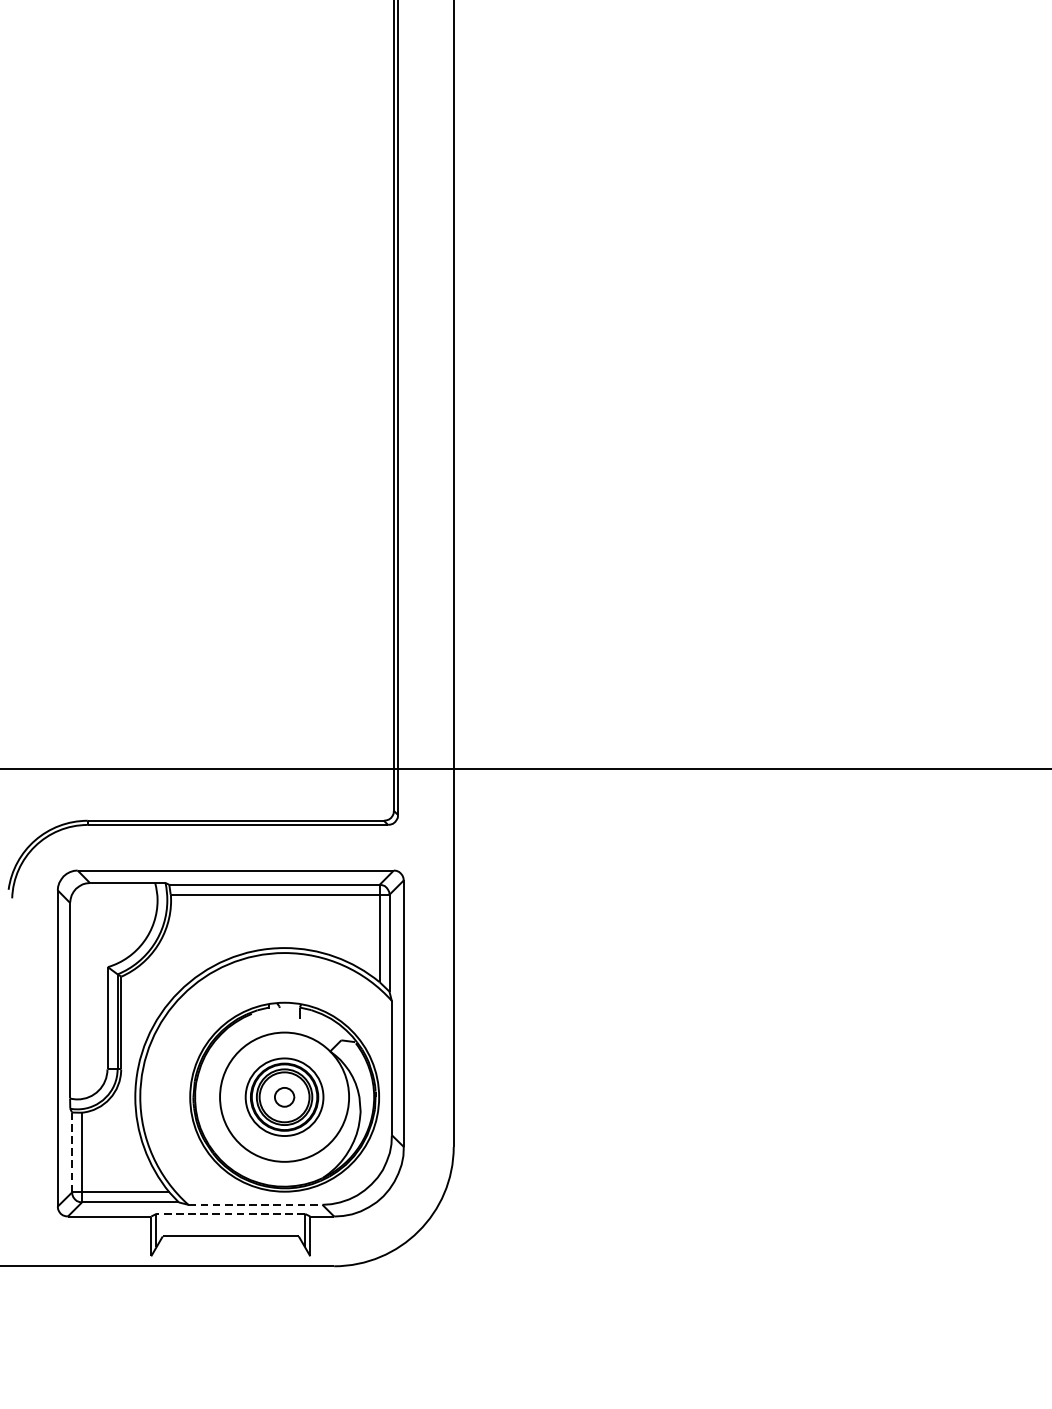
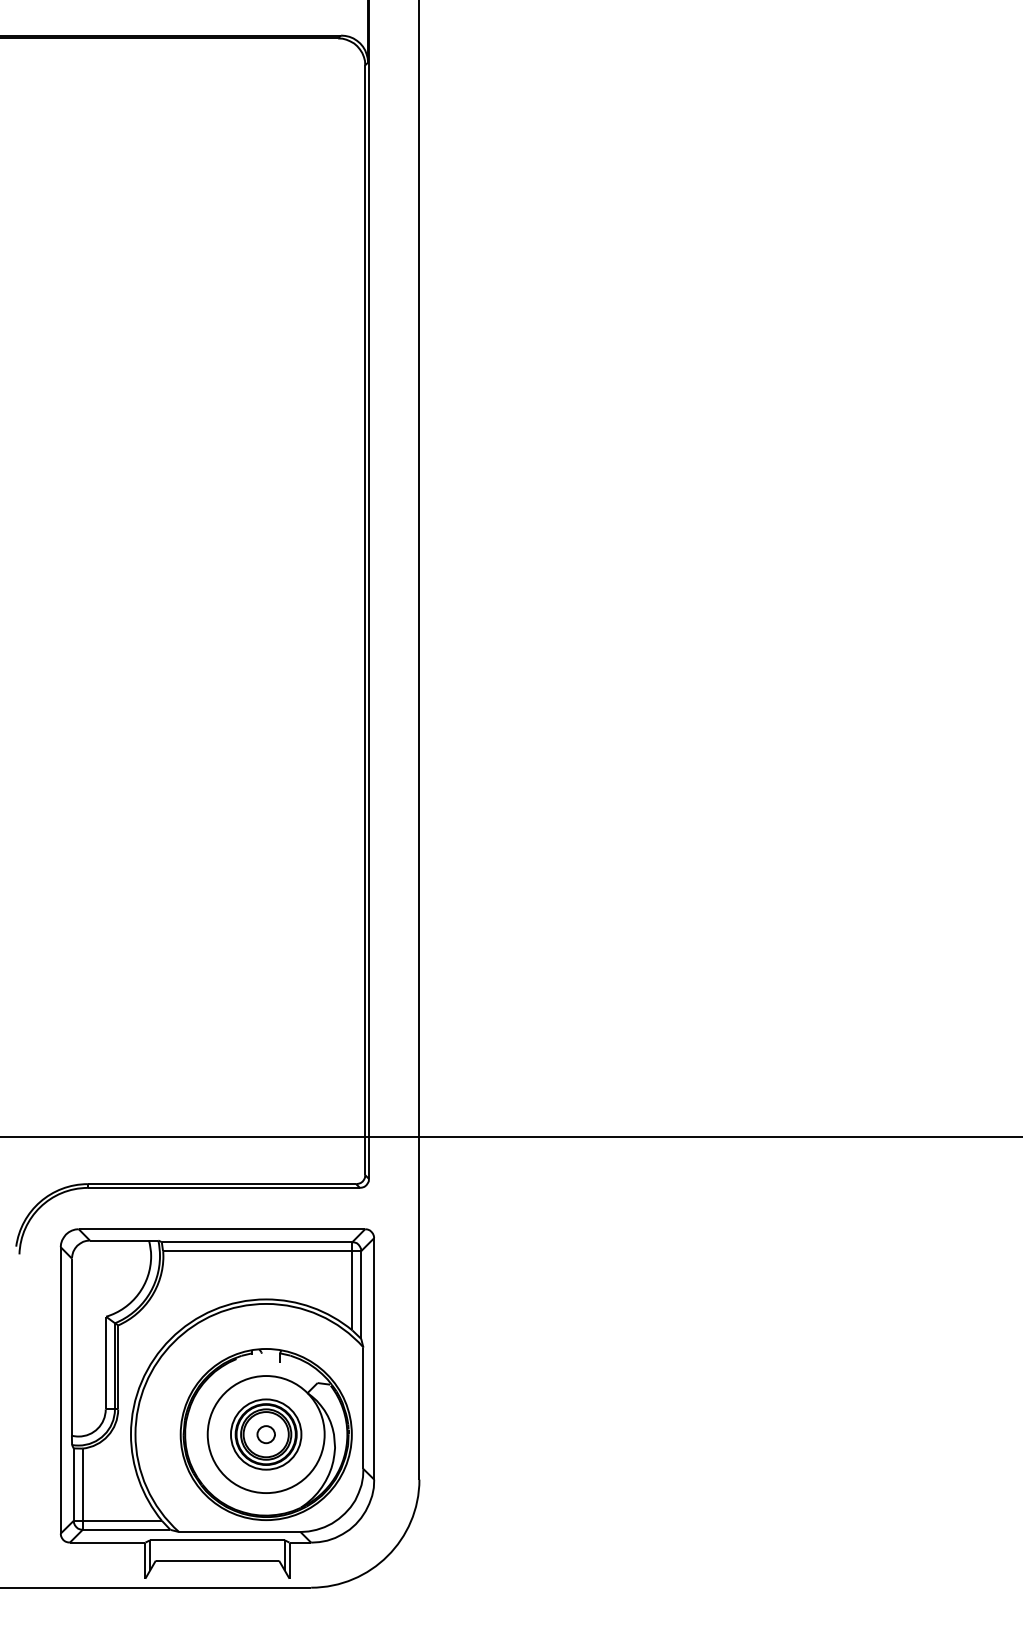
line: (71, 1152) -> (73, 1484), dashed -> solid
line: (255, 1205) -> (239, 1532), dashed -> solid
line: (229, 1214) -> (216, 1540), dashed -> solid

